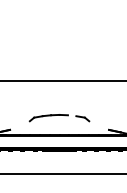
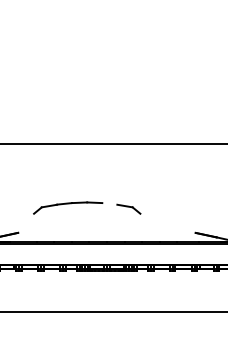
part: (59, 118) -> (87, 208), moved

